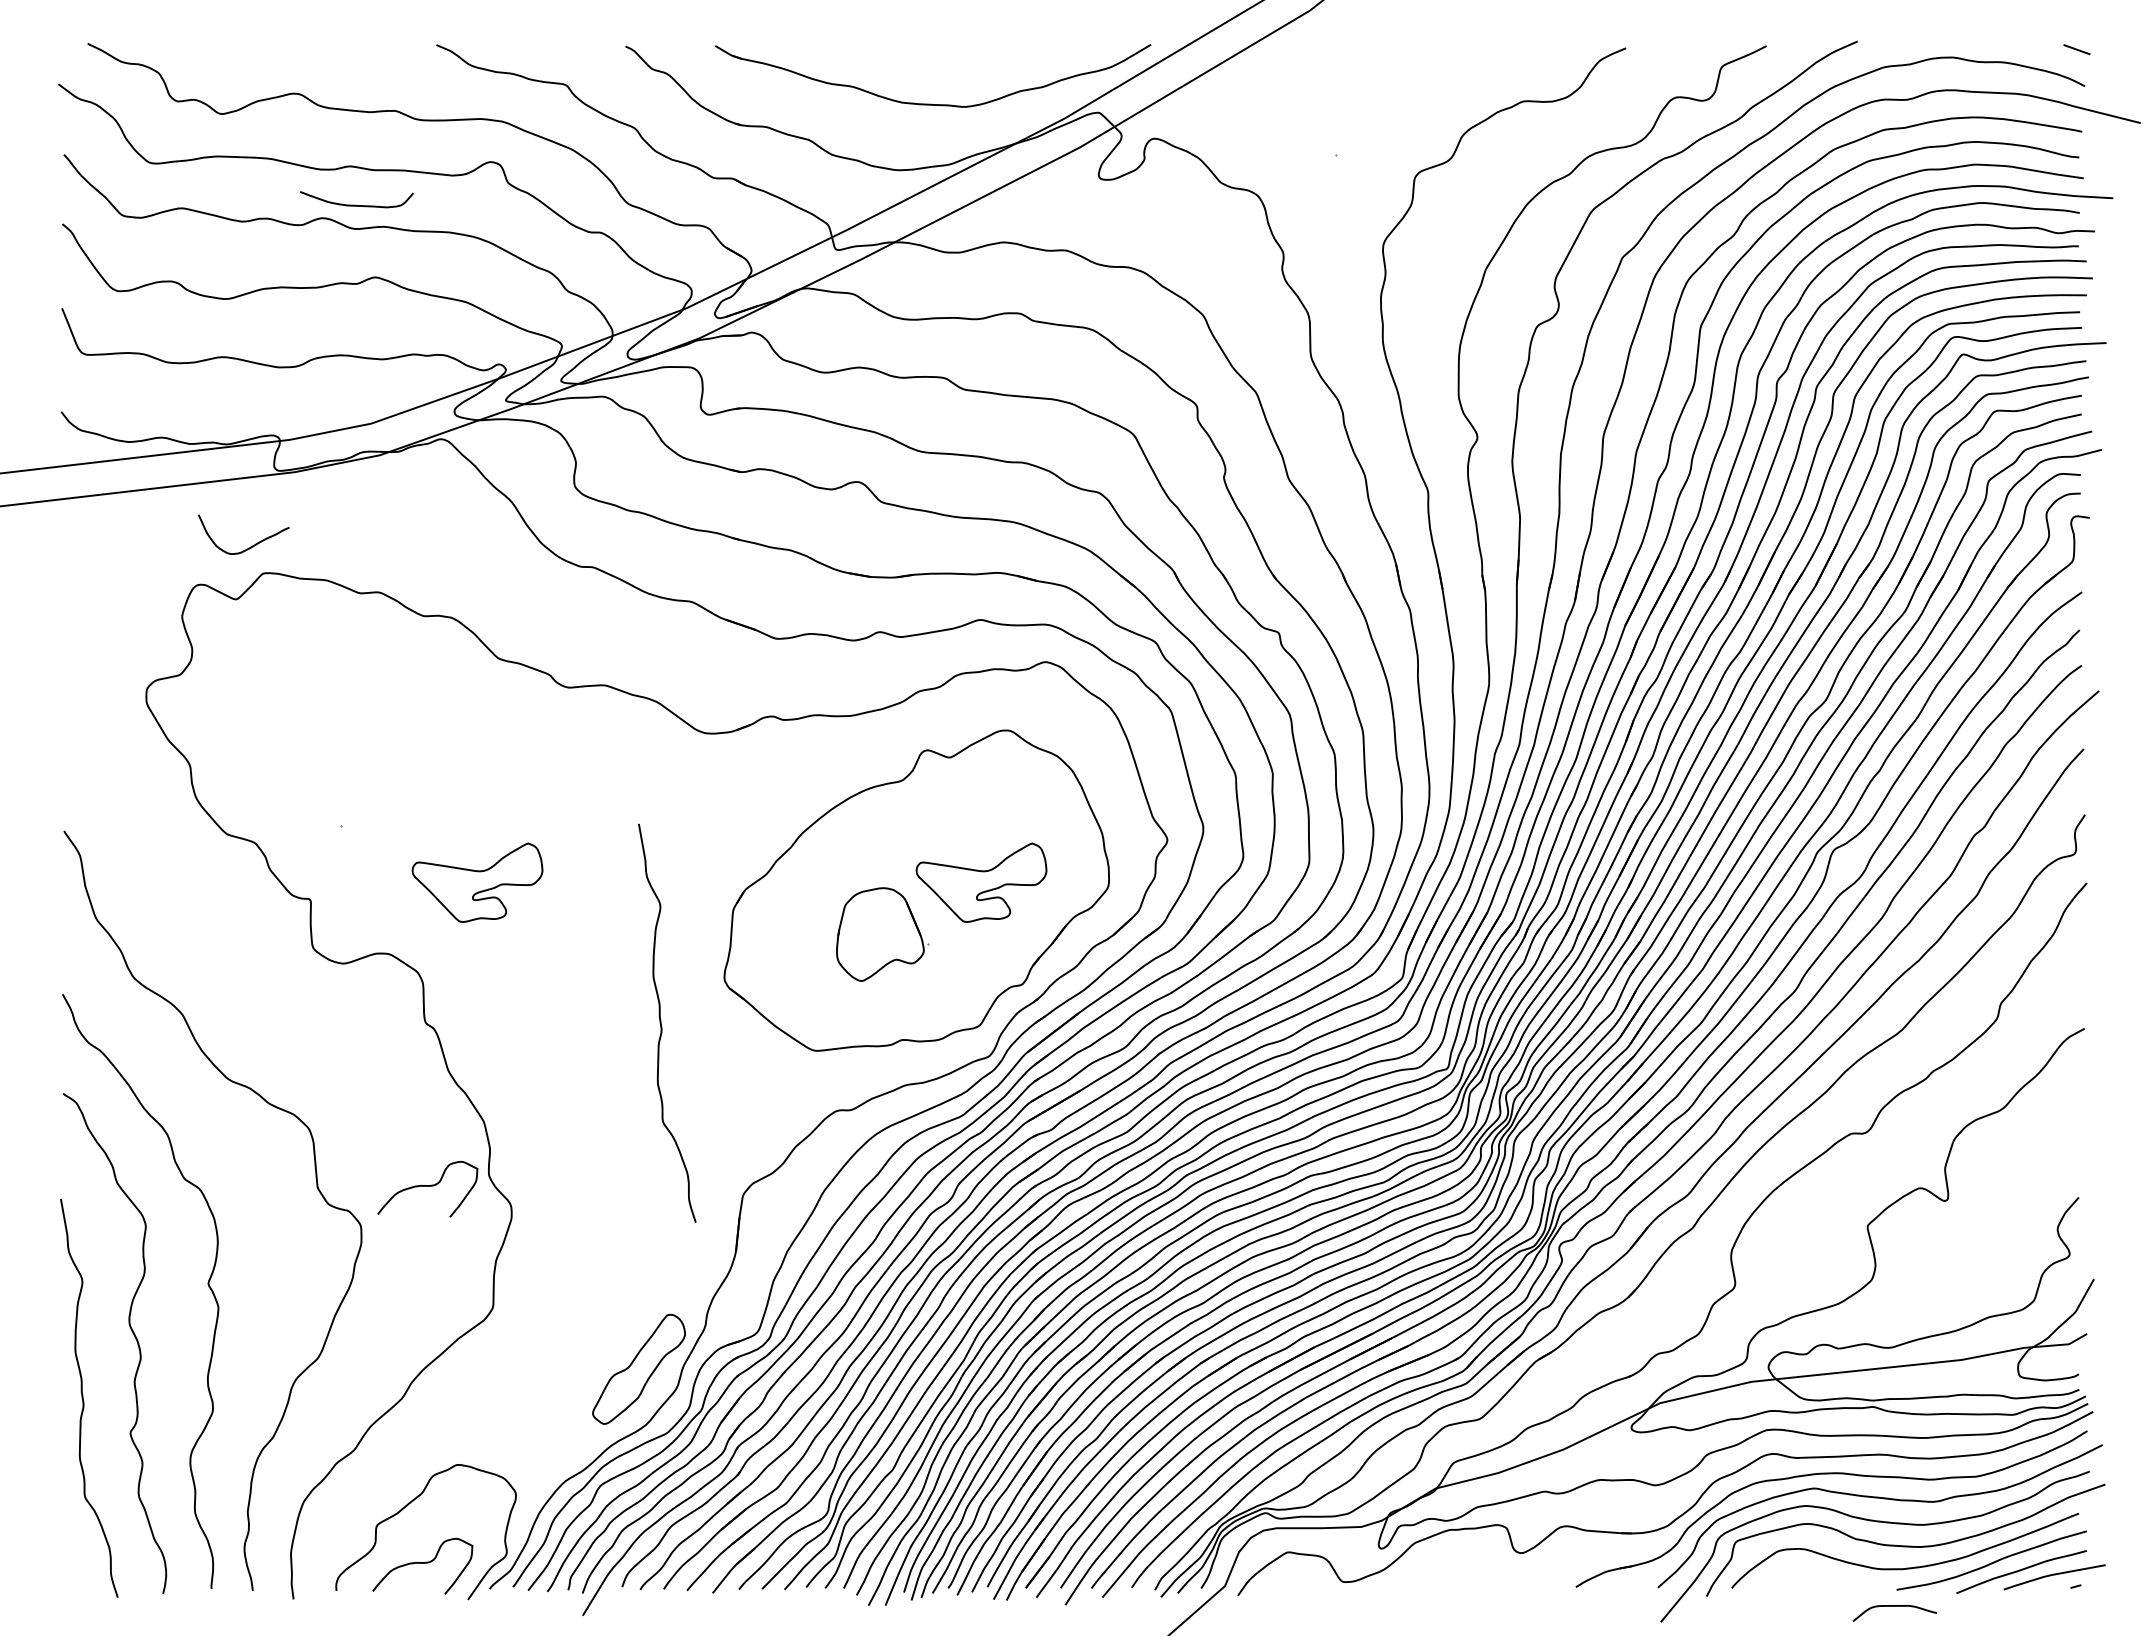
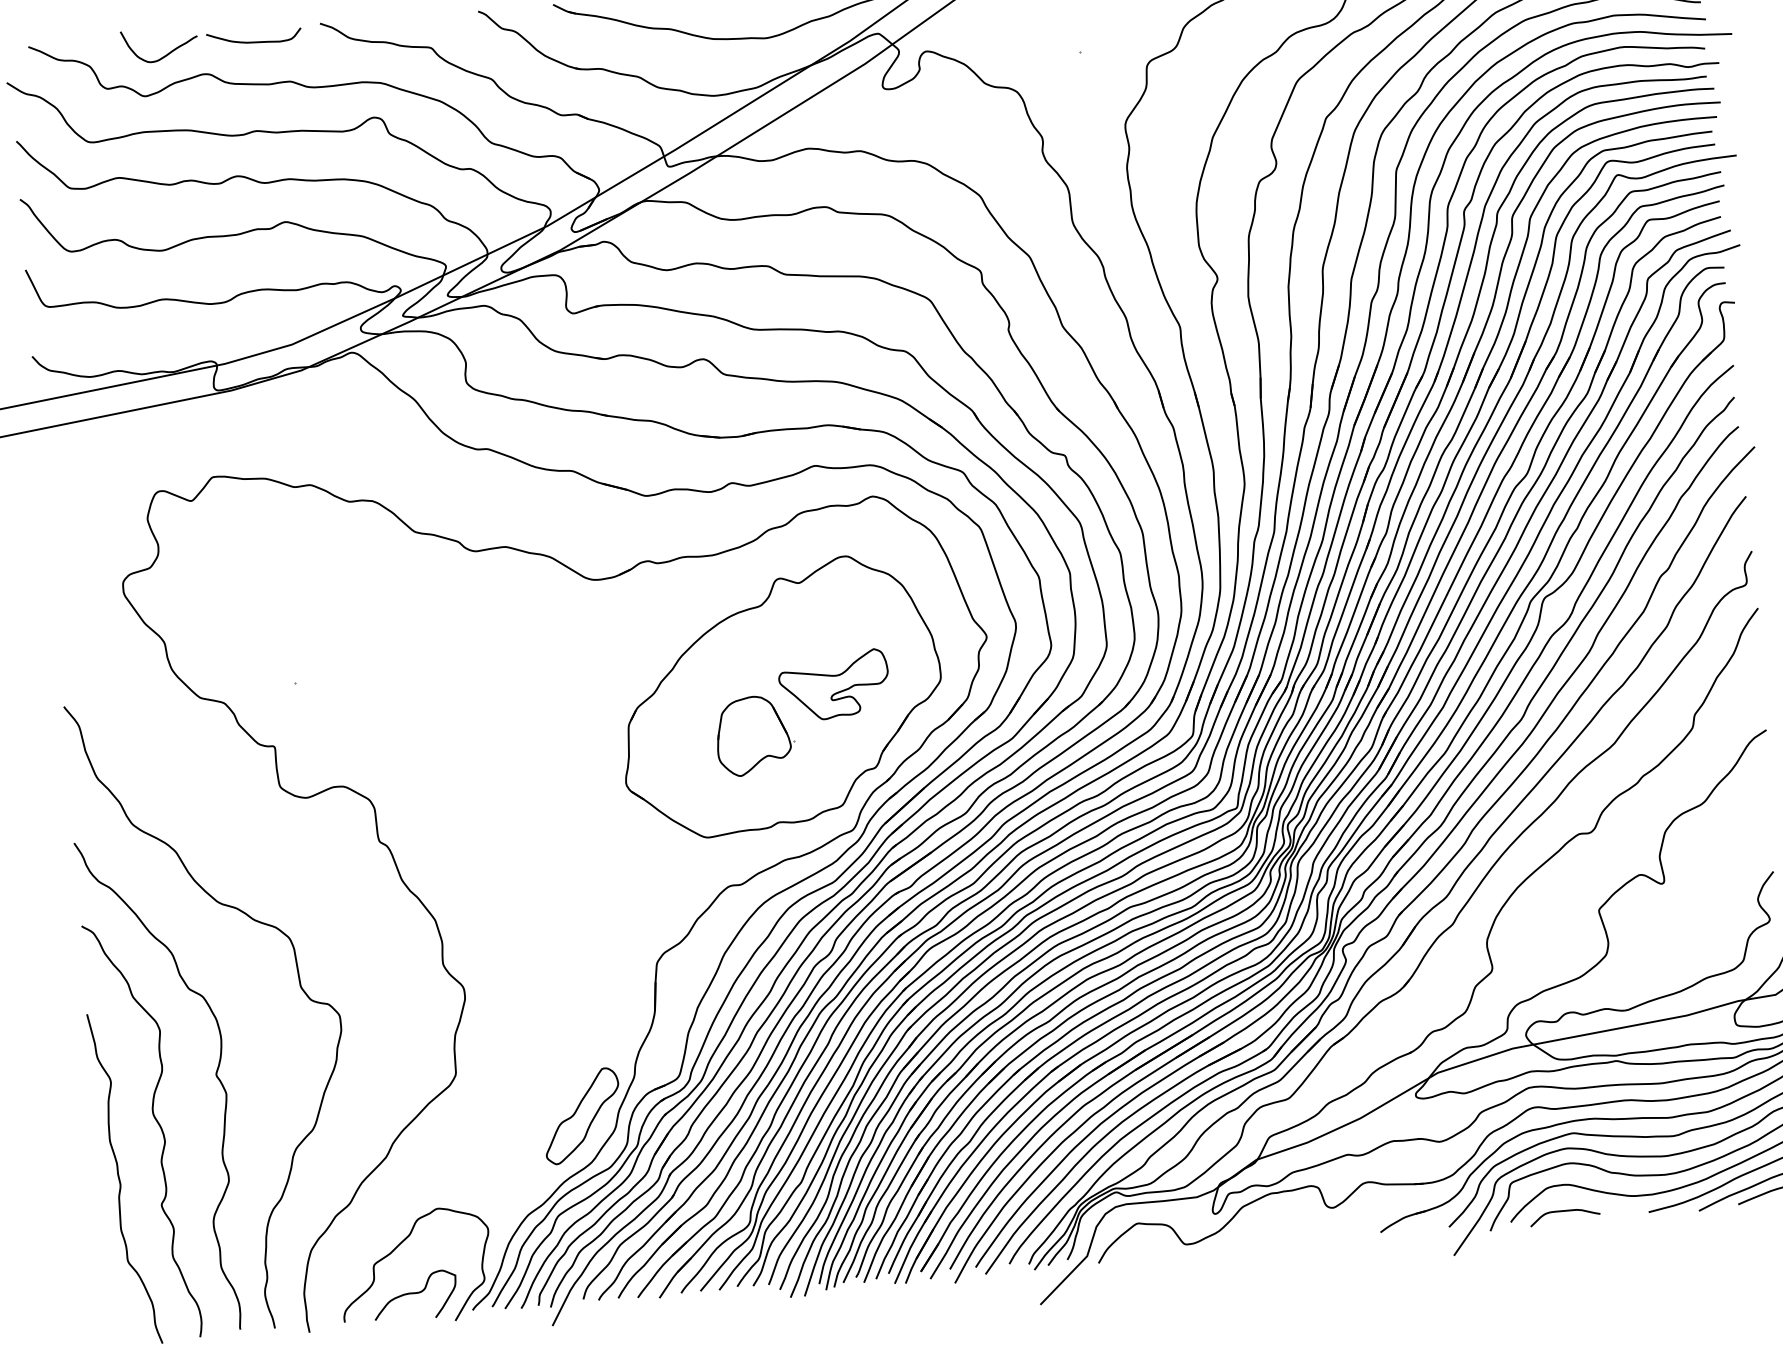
curve: (355, 204) -> (253, 41), moved
curve: (250, 546) -> (166, 54), moved
part: (477, 882) -> (413, 720), removed
curve: (661, 1022) -> (576, 824), removed
curve: (427, 1186) -> (392, 978), removed
curve: (1894, 1606) -> (1564, 1211), moved

